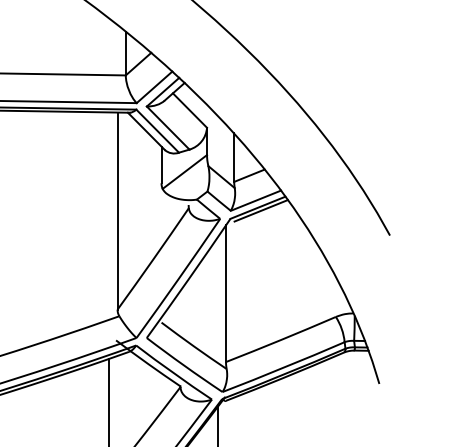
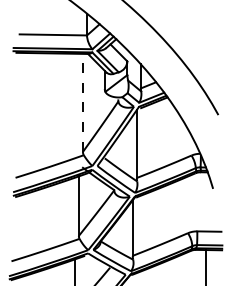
line: (116, 210) -> (82, 102), solid -> dashed

